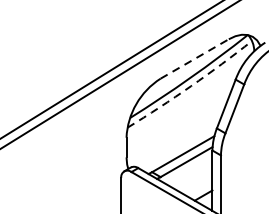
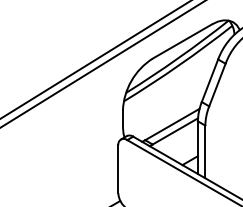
line: (194, 59) -> (182, 41), dashed -> solid
arc: (191, 86) -> (179, 65), dashed -> solid

